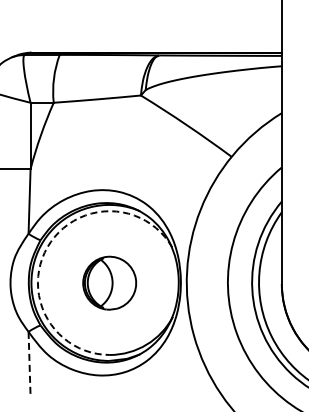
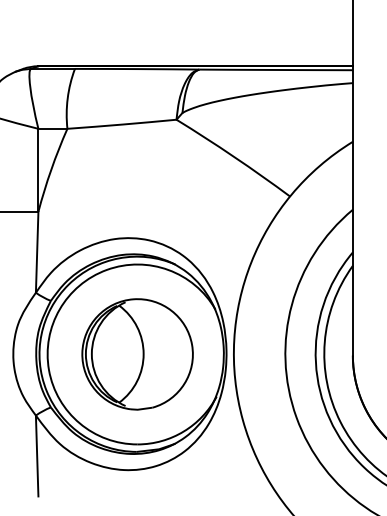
arc: (47, 247) -> (59, 309), dashed -> solid
part: (109, 283) -> (137, 354), size x1.67
line: (29, 364) -> (37, 456), dashed -> solid

